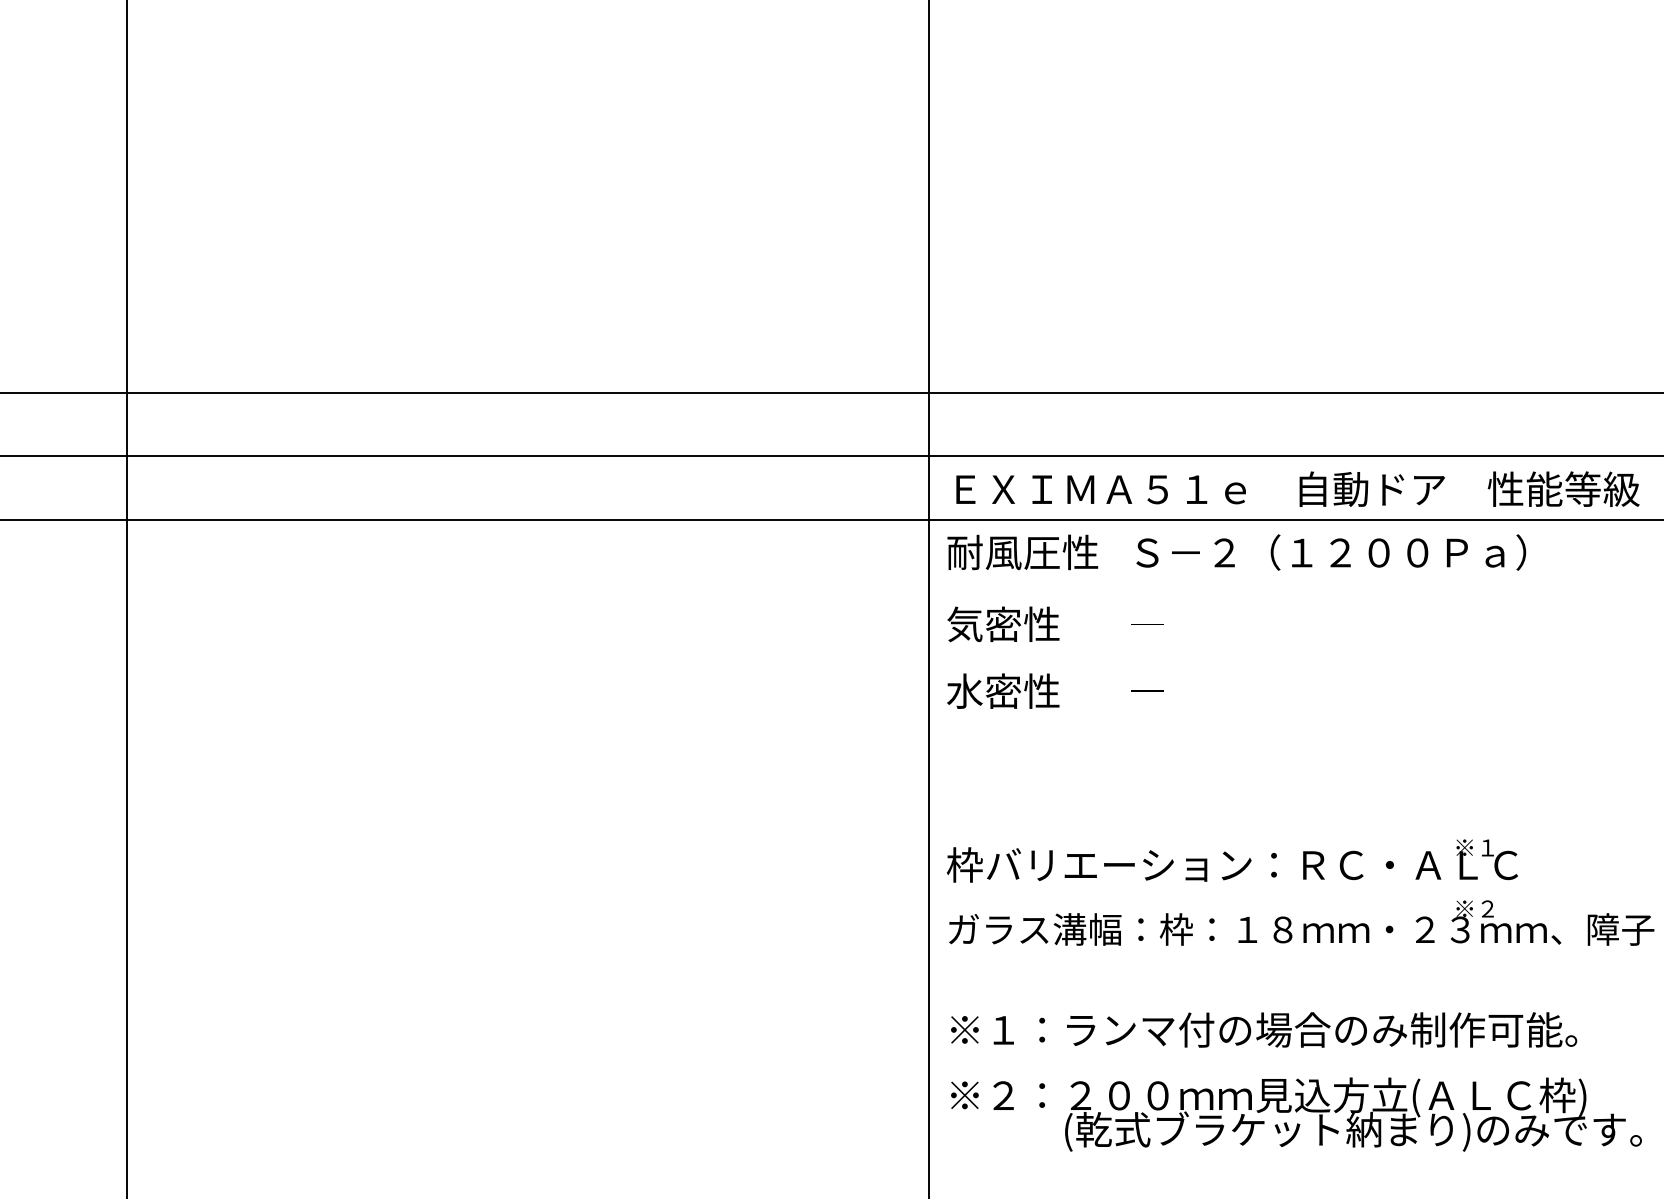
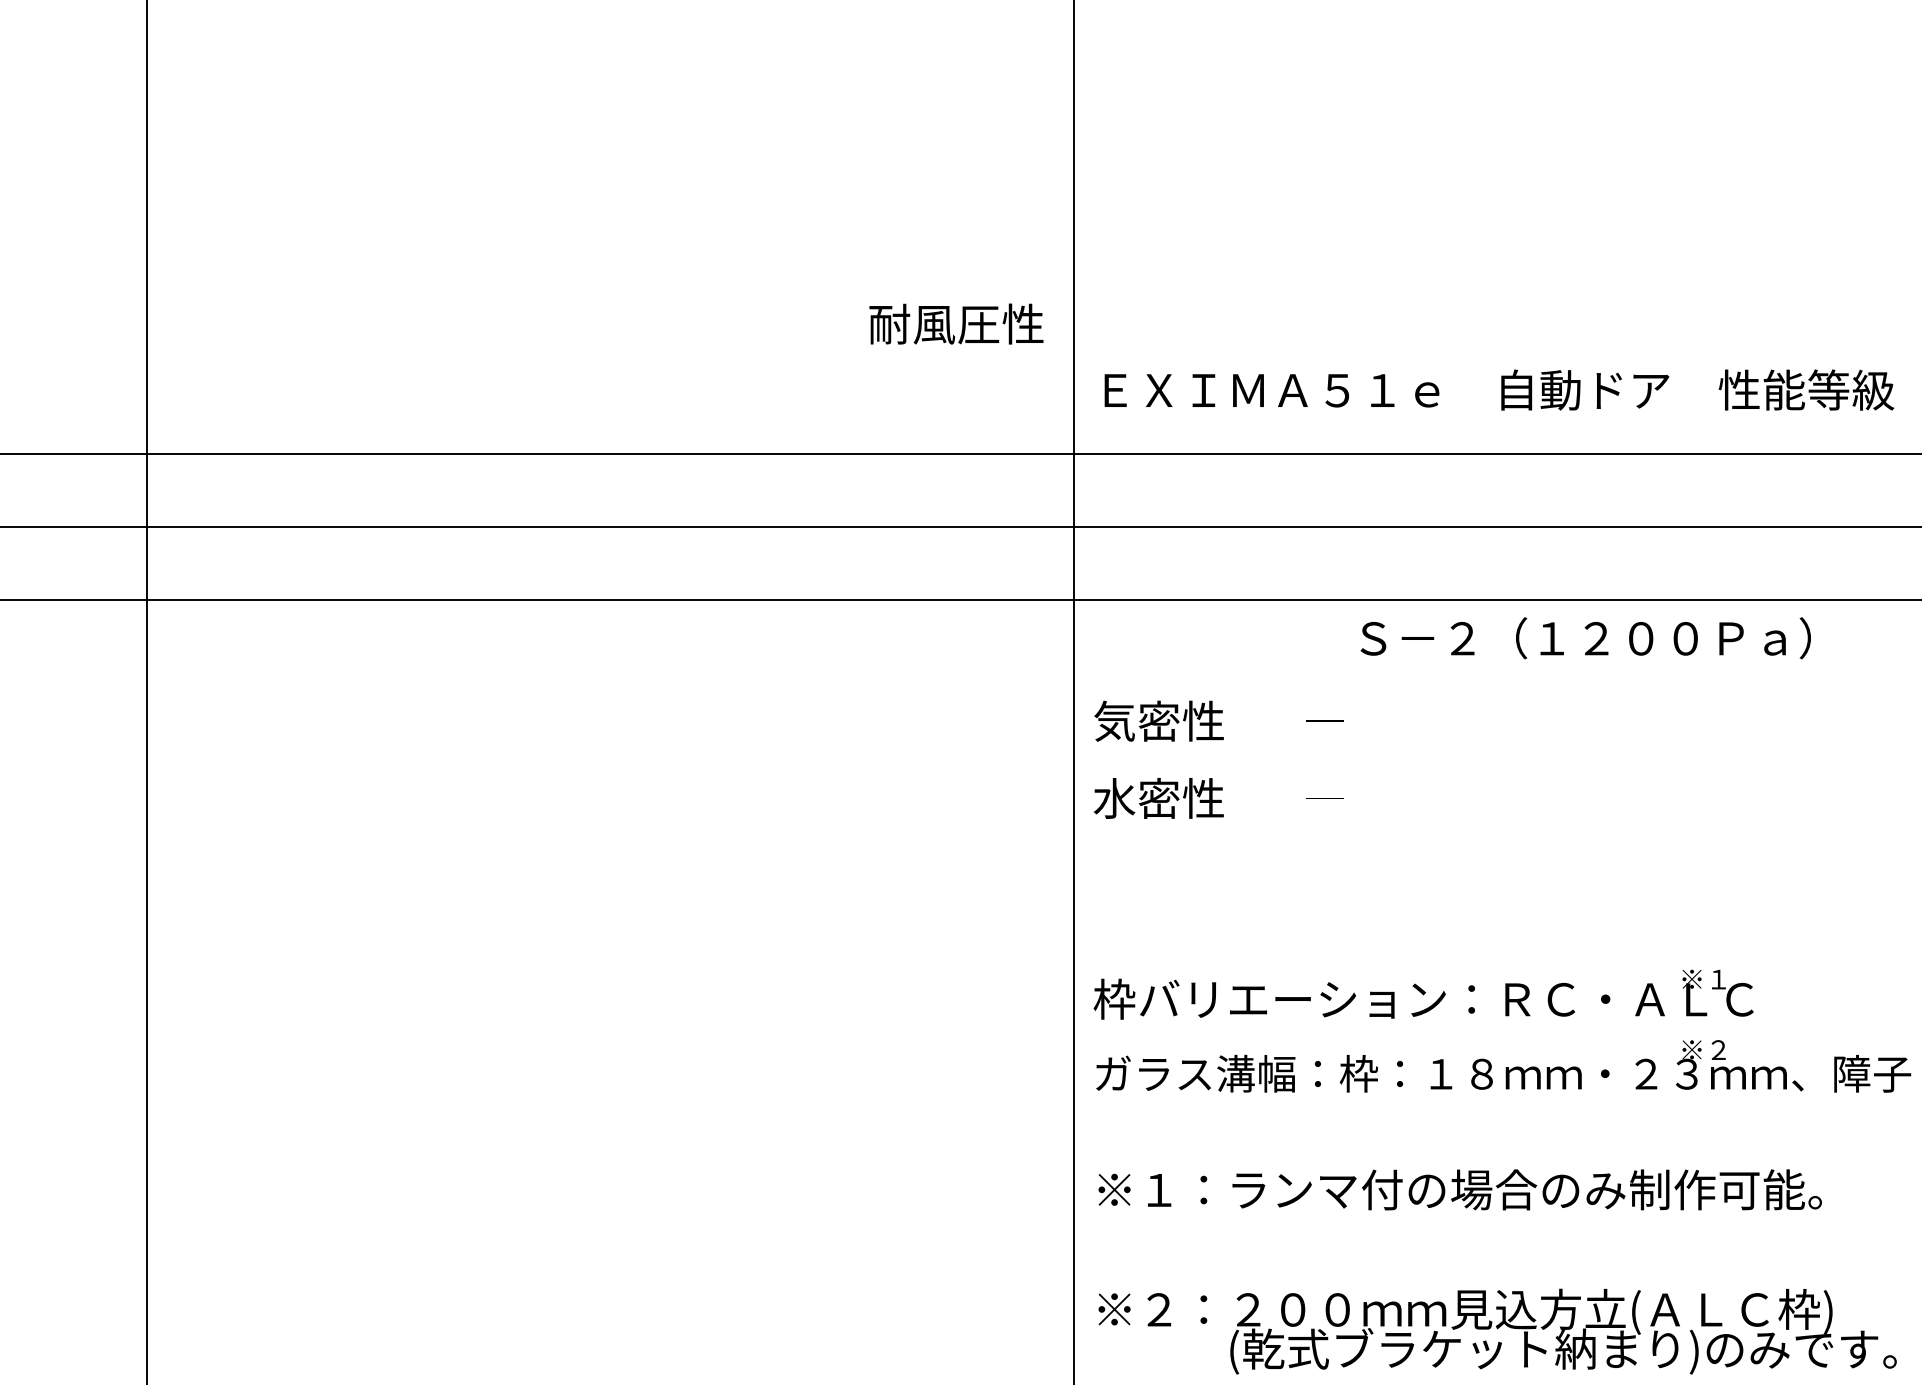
text: (1298, 488) -> (1499, 389), moved
text: (1022, 551) -> (956, 323), moved
text: (1330, 552) -> (1585, 638), moved
text: (1296, 1114) -> (1497, 1331), moved

